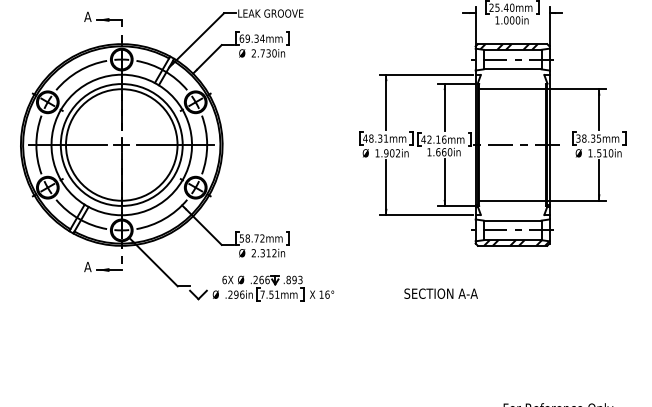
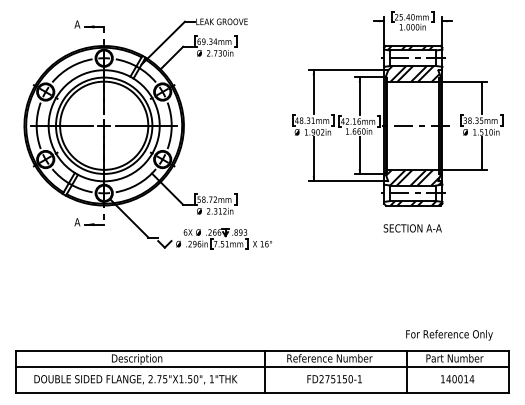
hatch: (510, 78) -> (411, 73), added
hatch: (514, 210) -> (414, 177), added
text: (440, 293) -> (412, 228), moved

